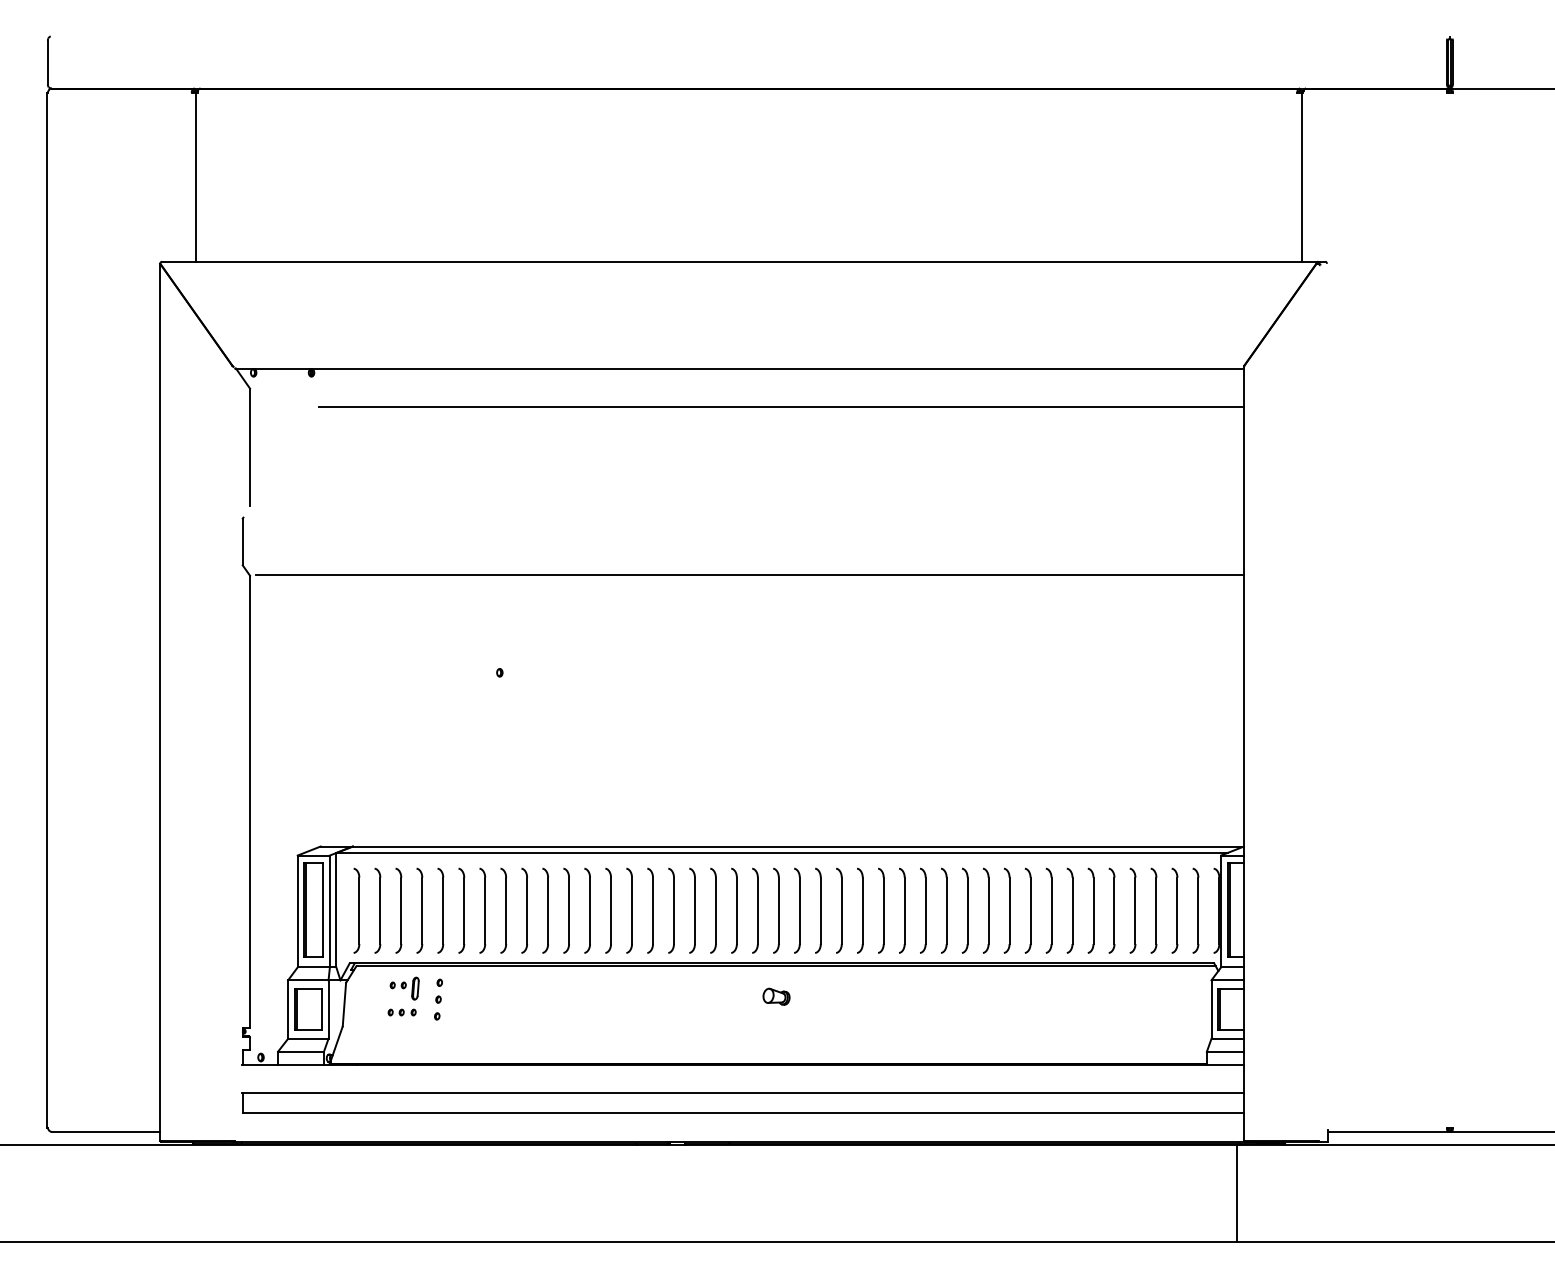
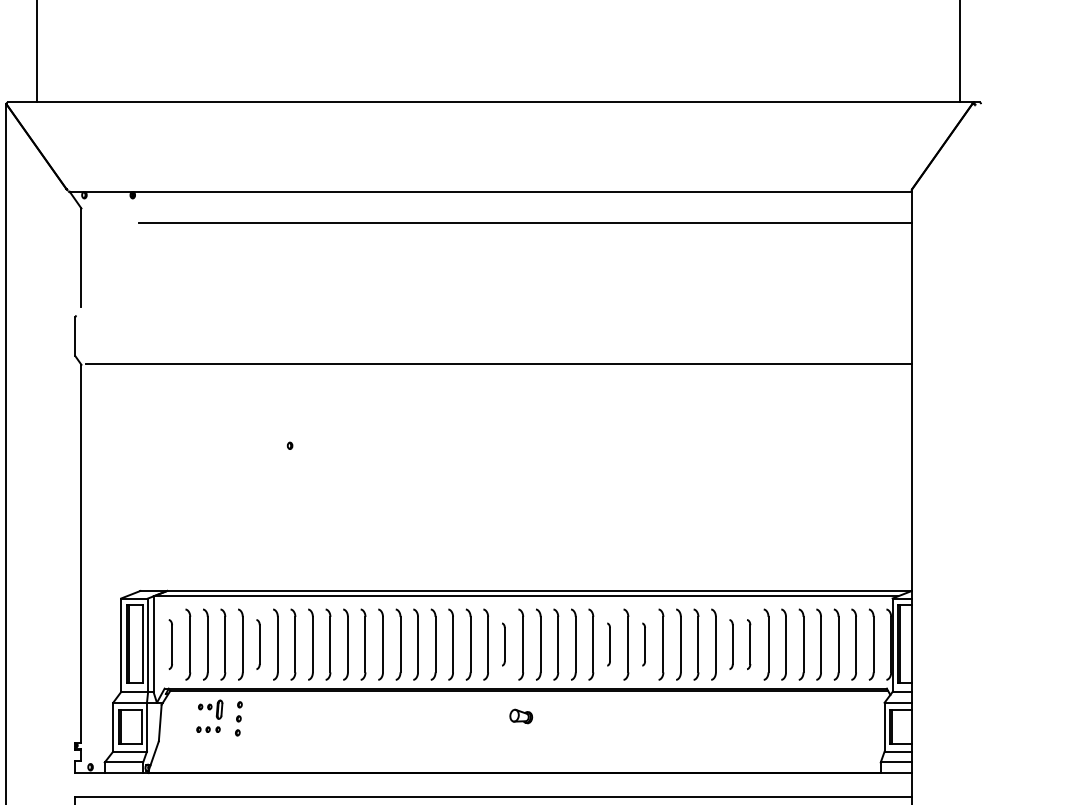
part: (356, 910) -> (170, 644), size x0.7
part: (461, 910) -> (258, 644), size x0.7
part: (755, 910) -> (503, 644), size x0.6
part: (881, 910) -> (608, 644), size x0.6
part: (923, 910) -> (644, 644), size x0.6
part: (1027, 910) -> (730, 644), size x0.7
part: (1048, 910) -> (748, 644), size x0.7

